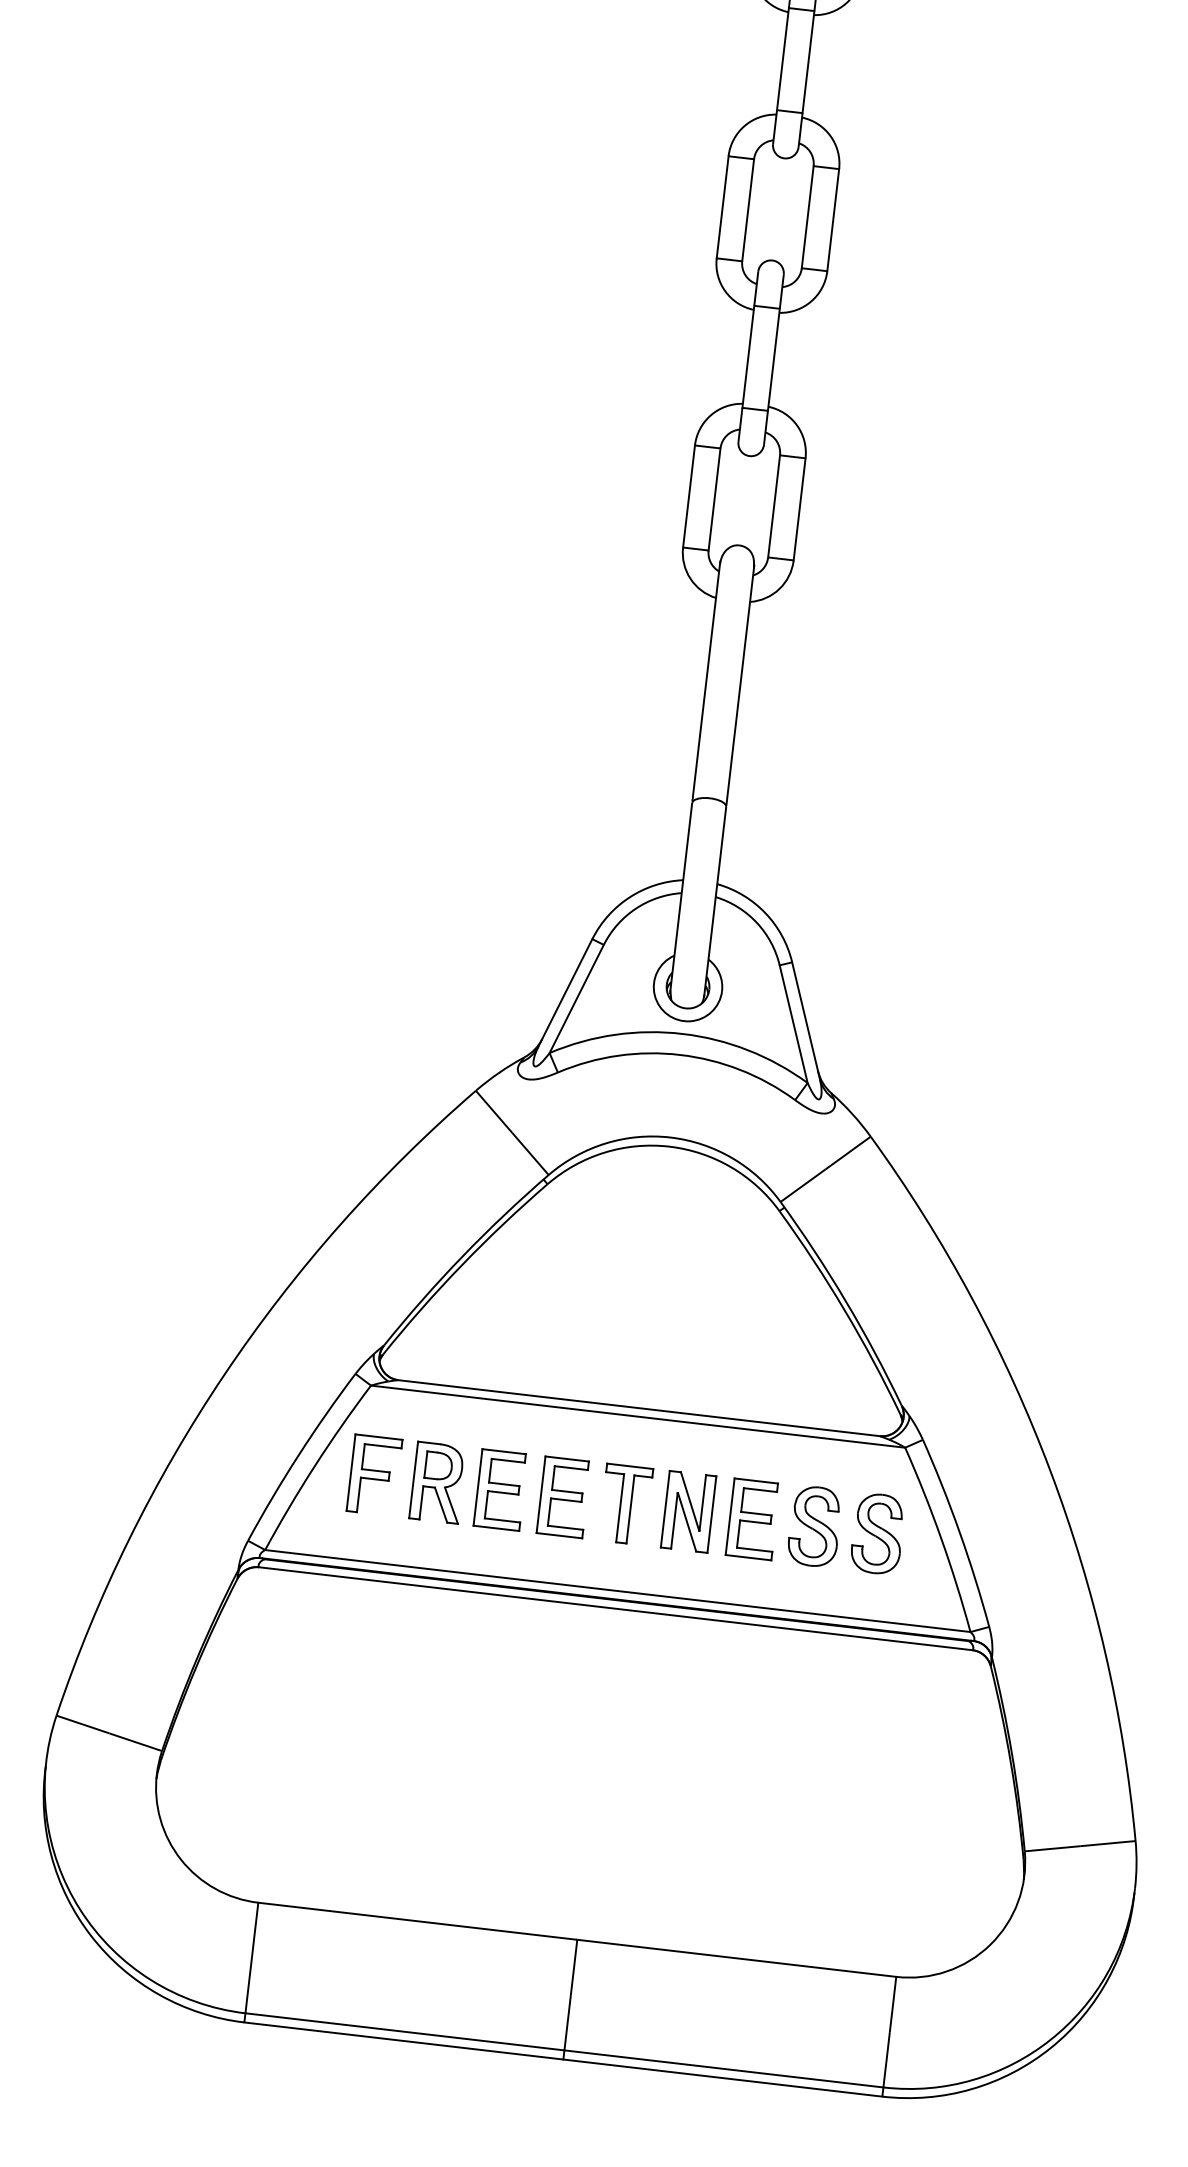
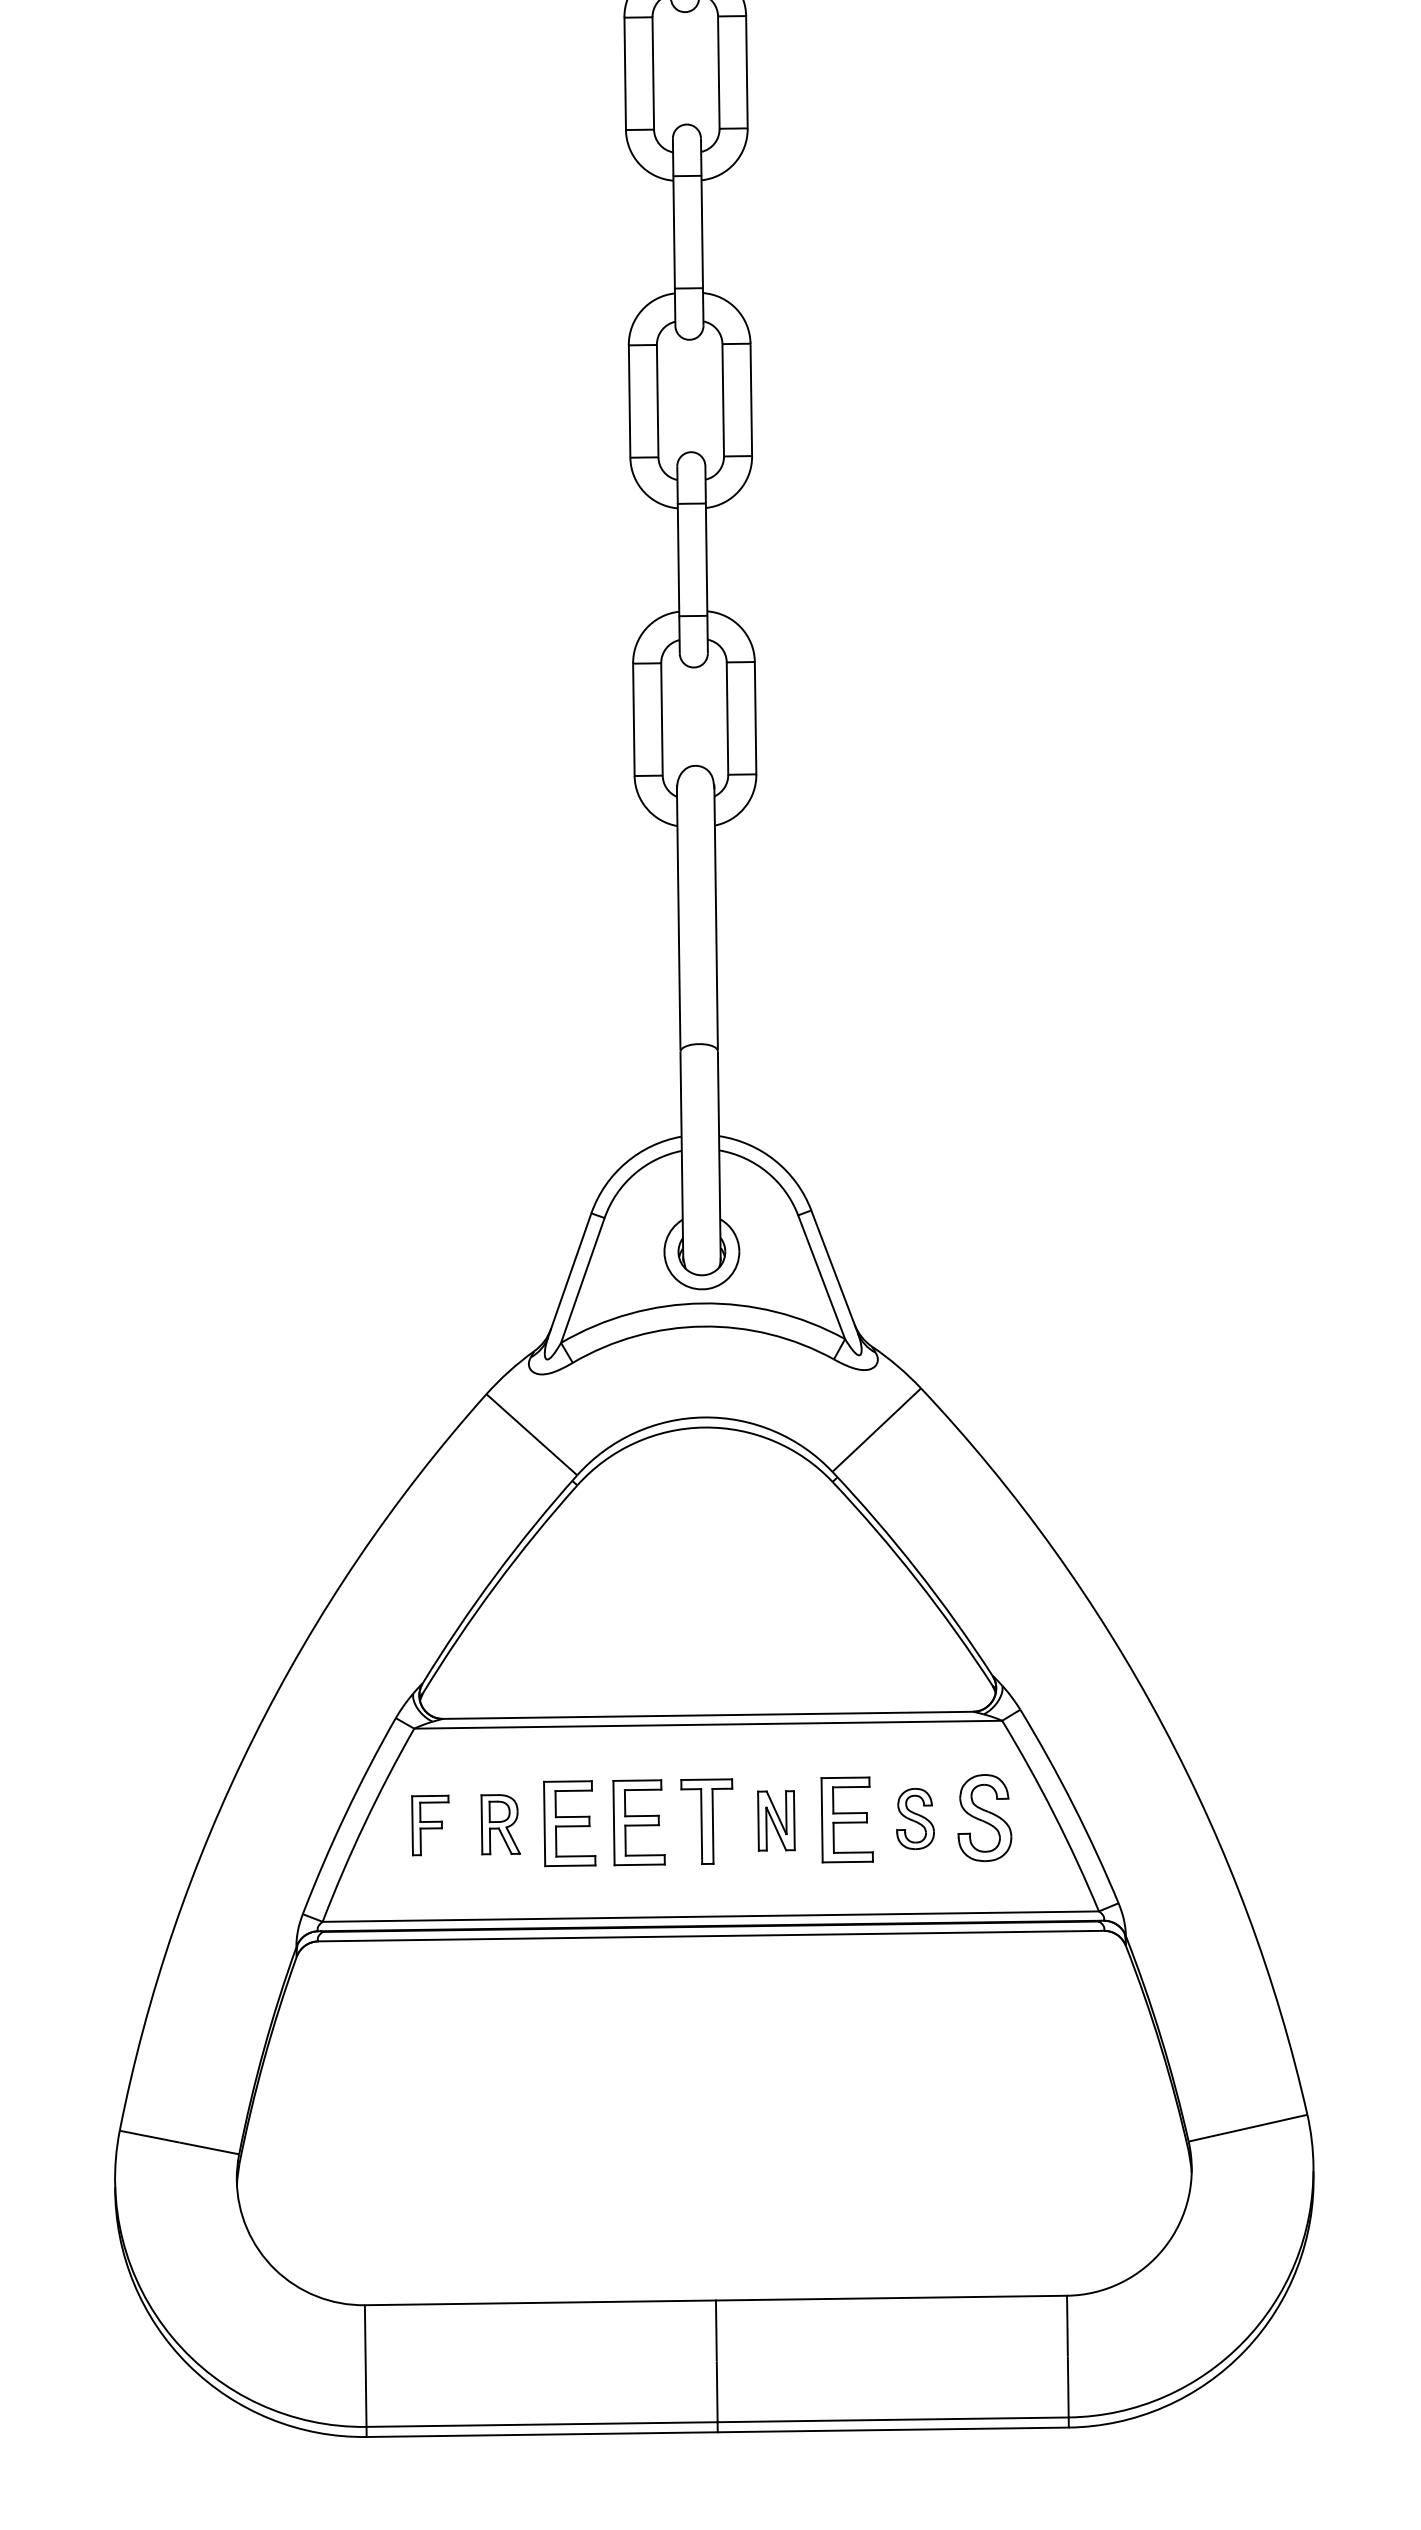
part: (374, 1475) -> (430, 1825), size x0.7
part: (437, 1482) -> (500, 1824), size x0.7
part: (688, 1511) -> (776, 1820), size x0.7
part: (815, 1526) -> (915, 1818), size x0.7

